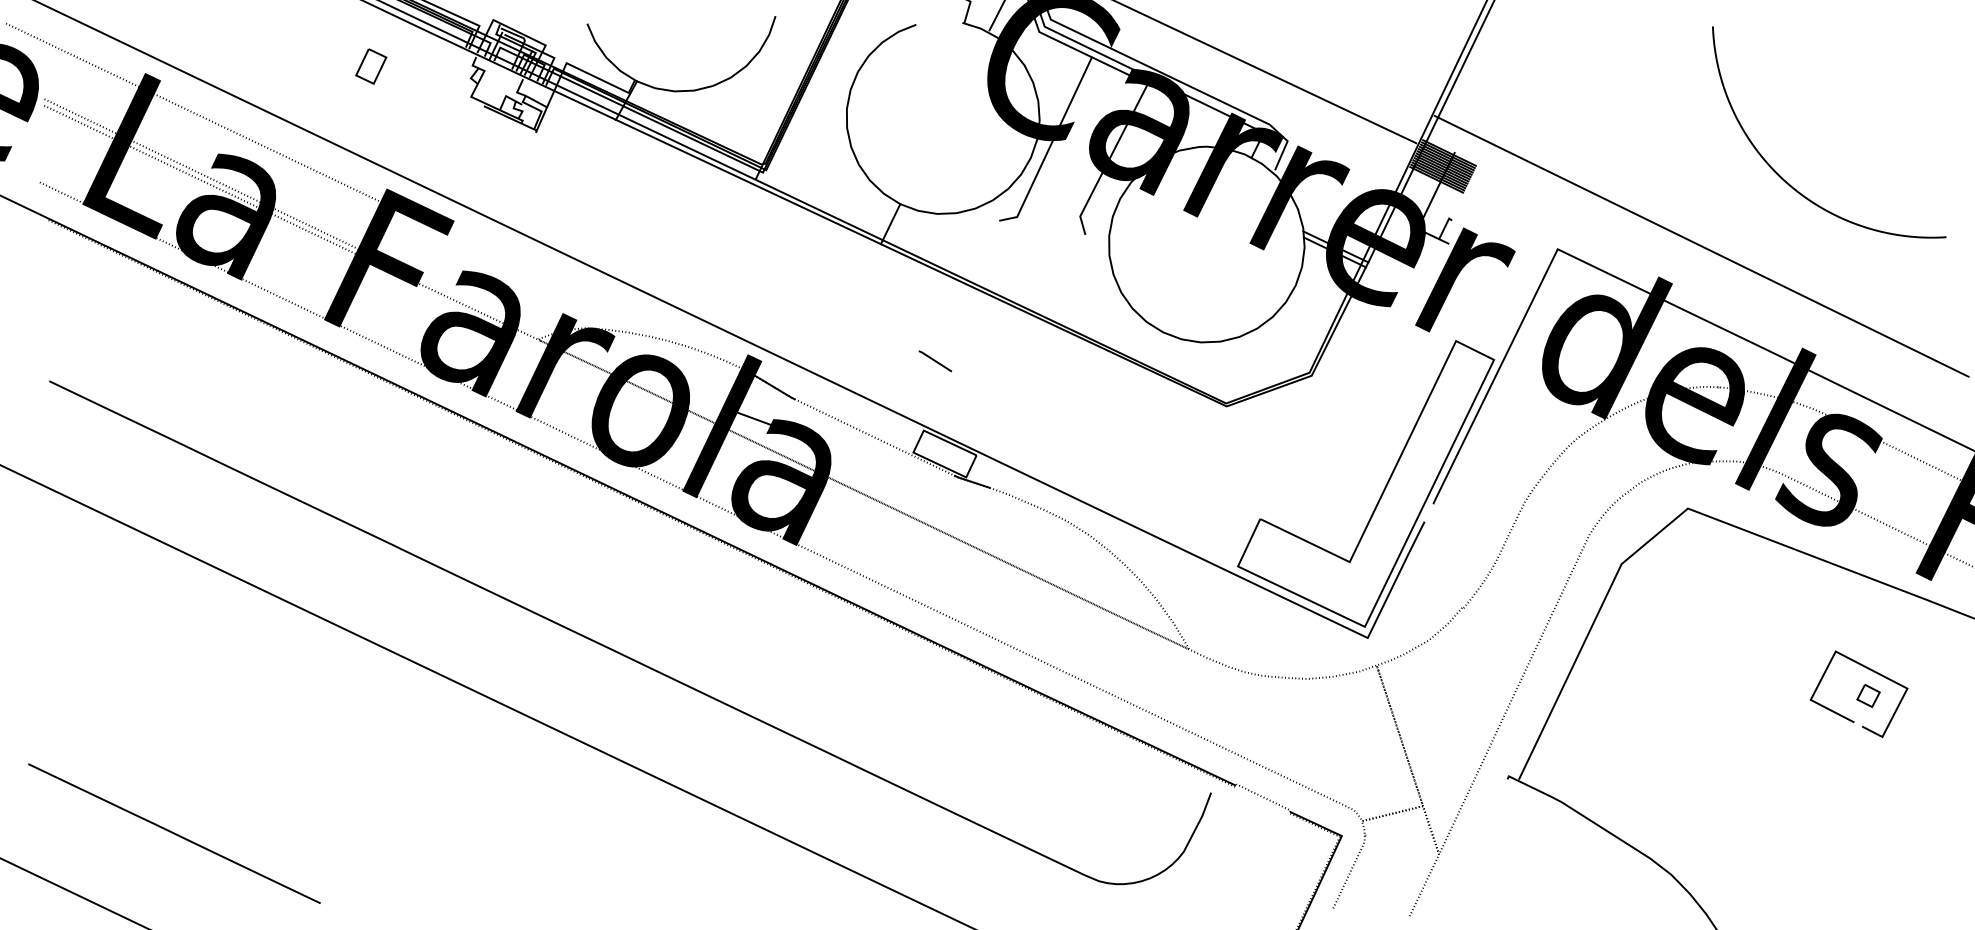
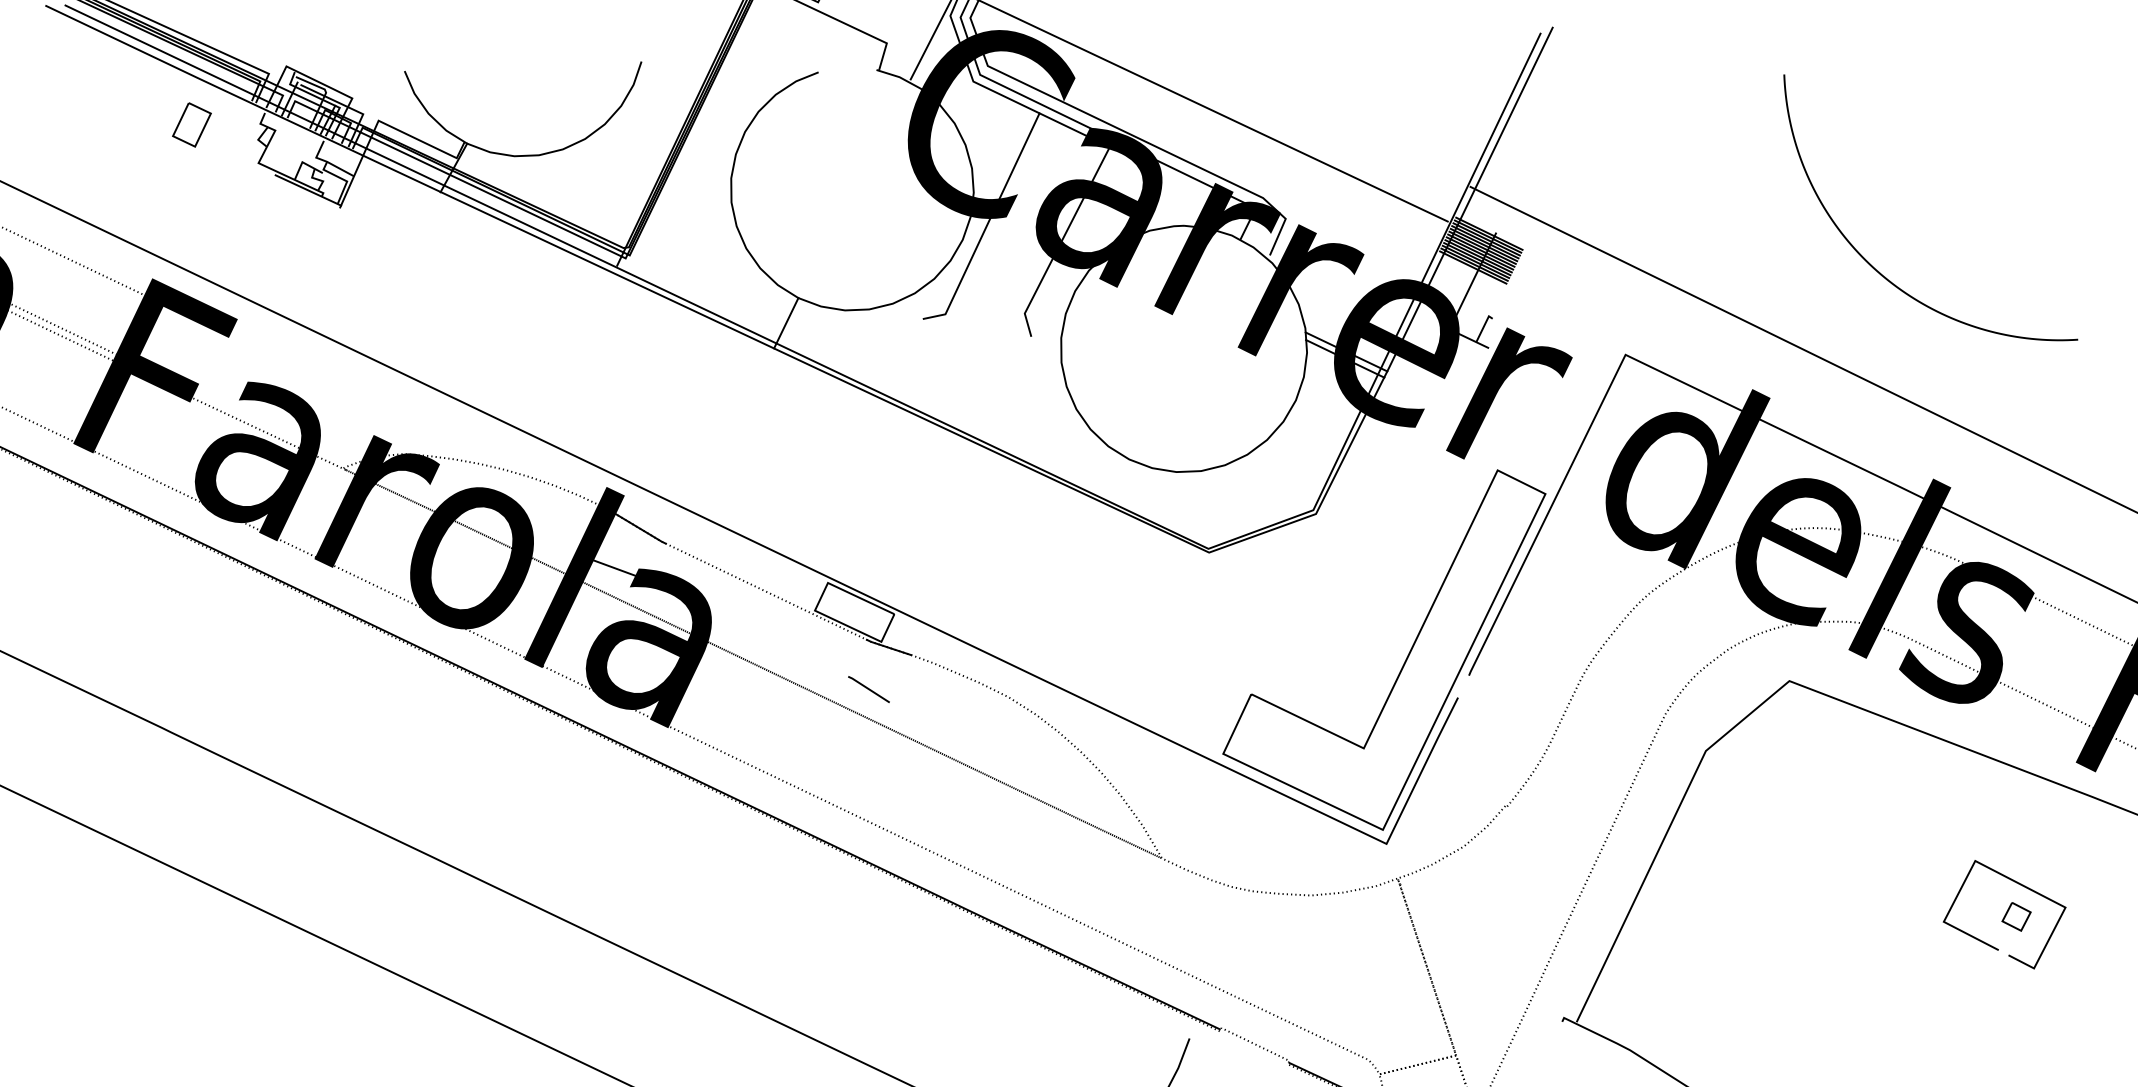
part: (371, 66) -> (192, 124), moved
curve: (1788, 182) -> (1879, 270), moved
line: (934, 361) -> (867, 689), moved

